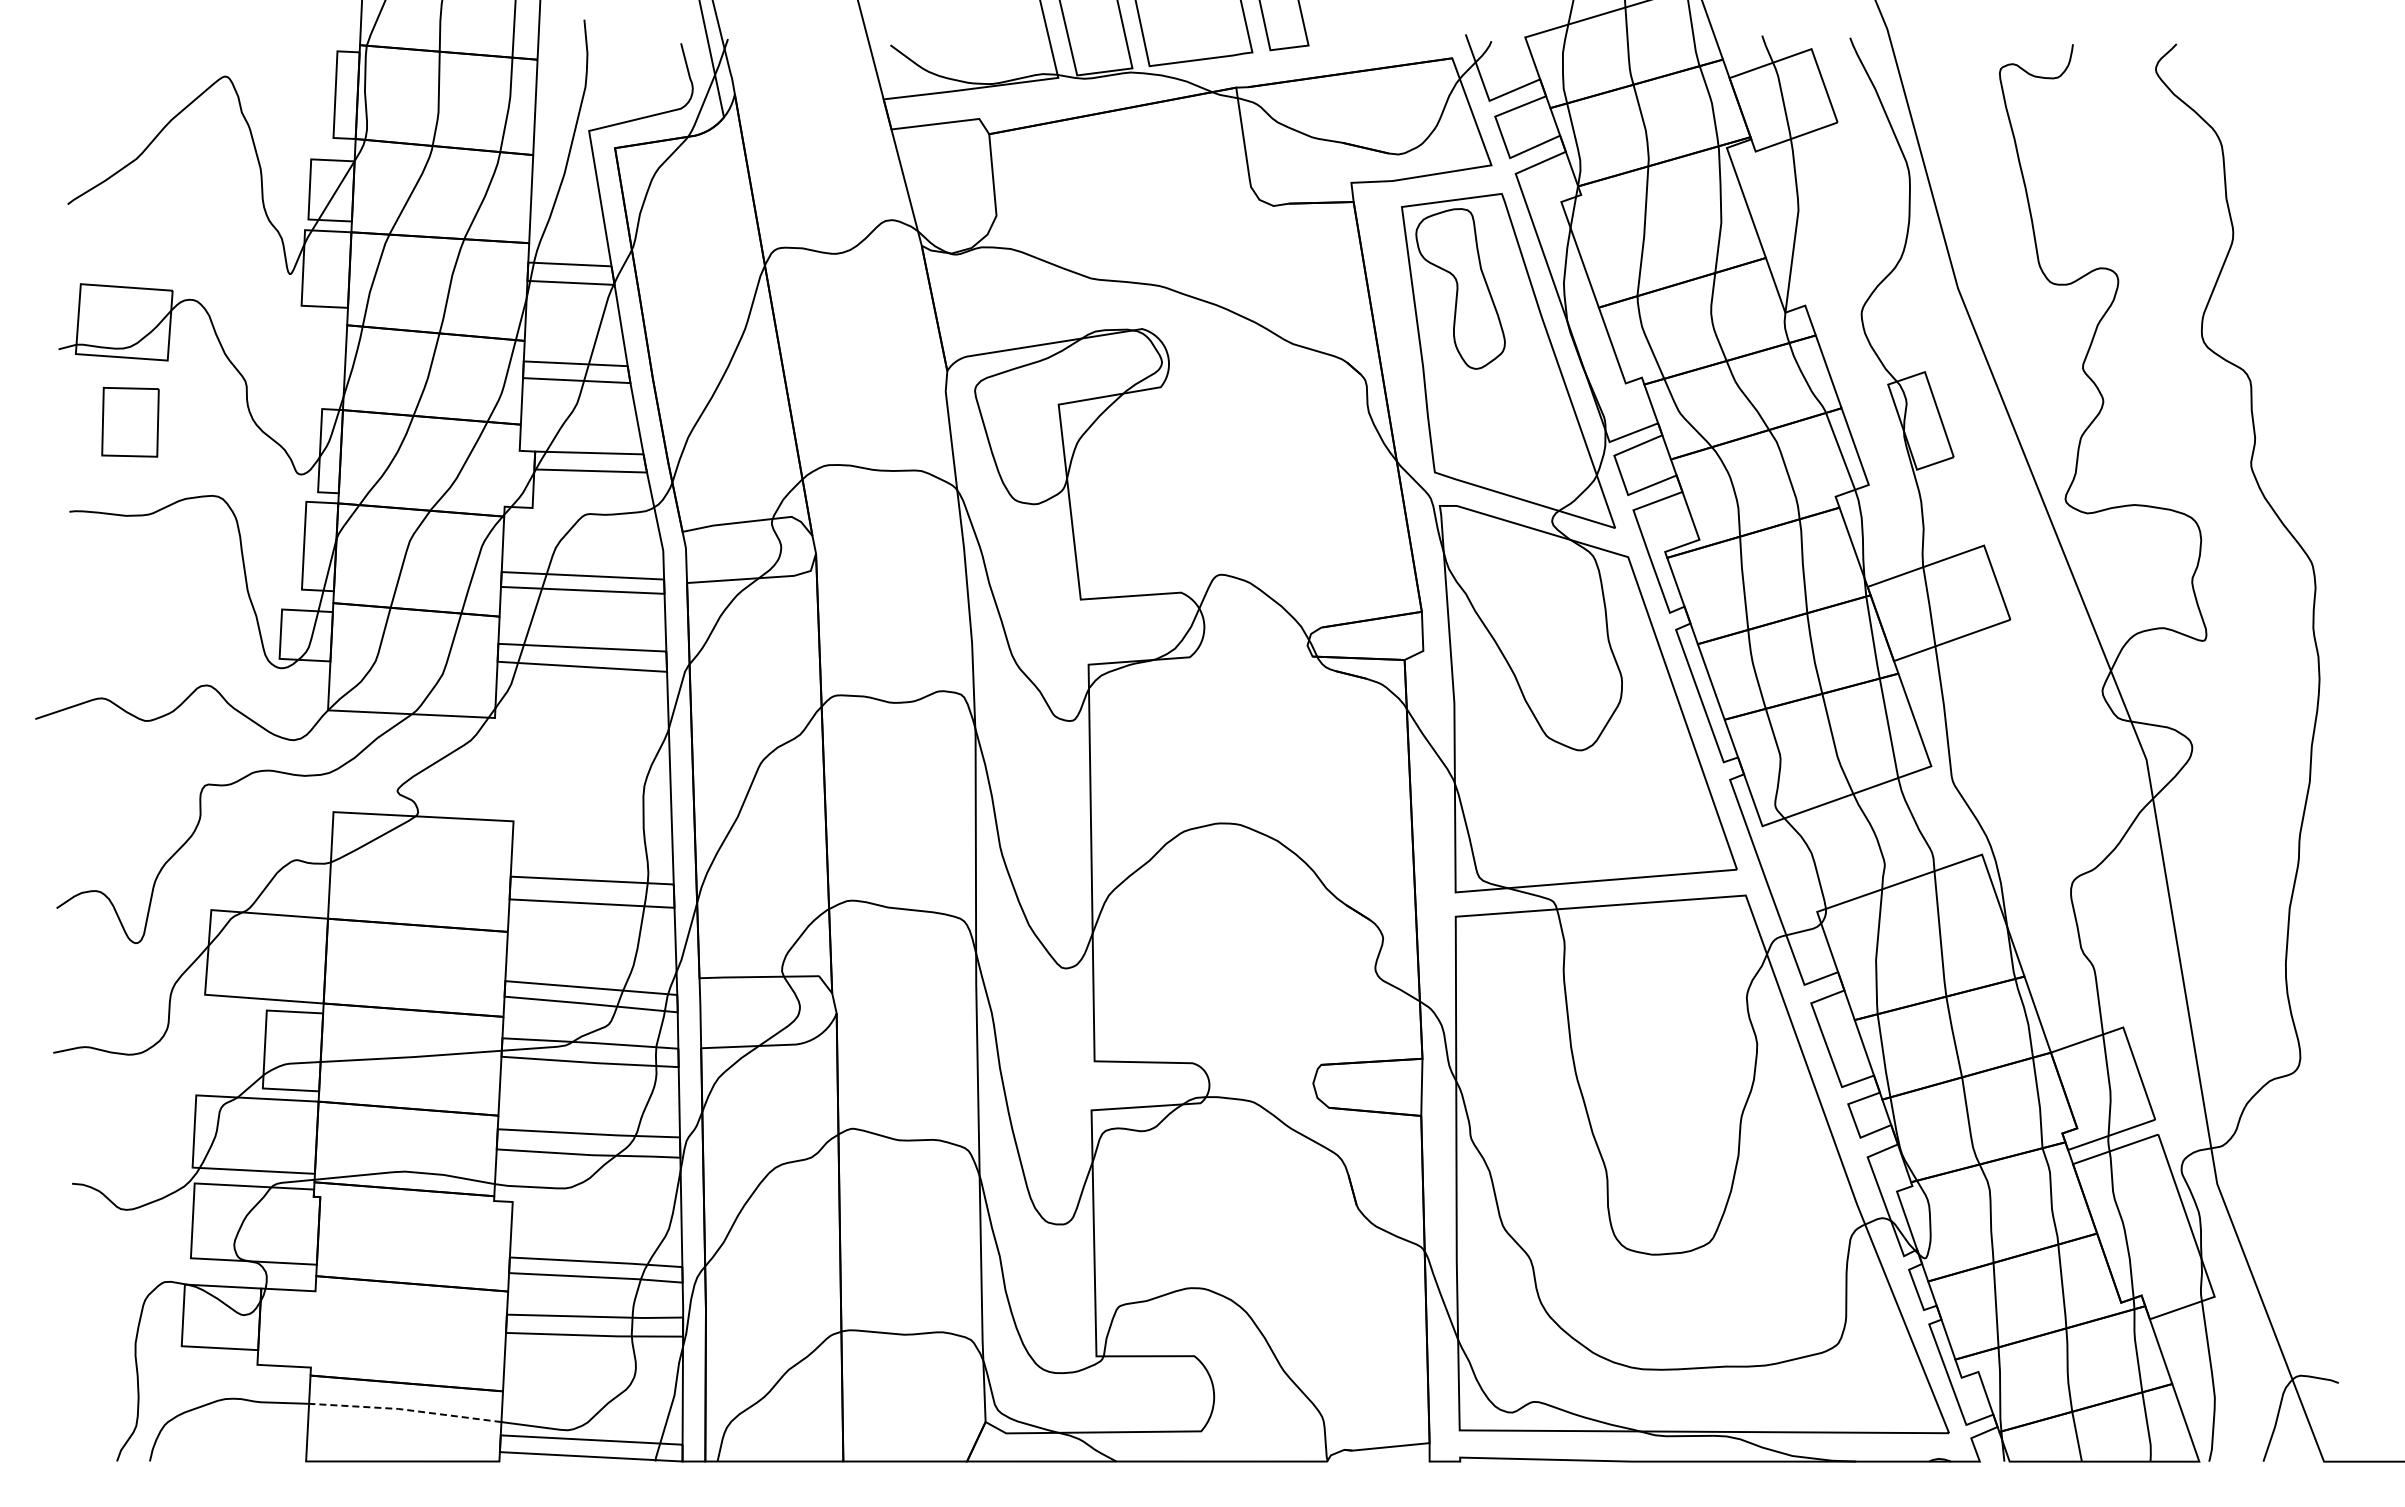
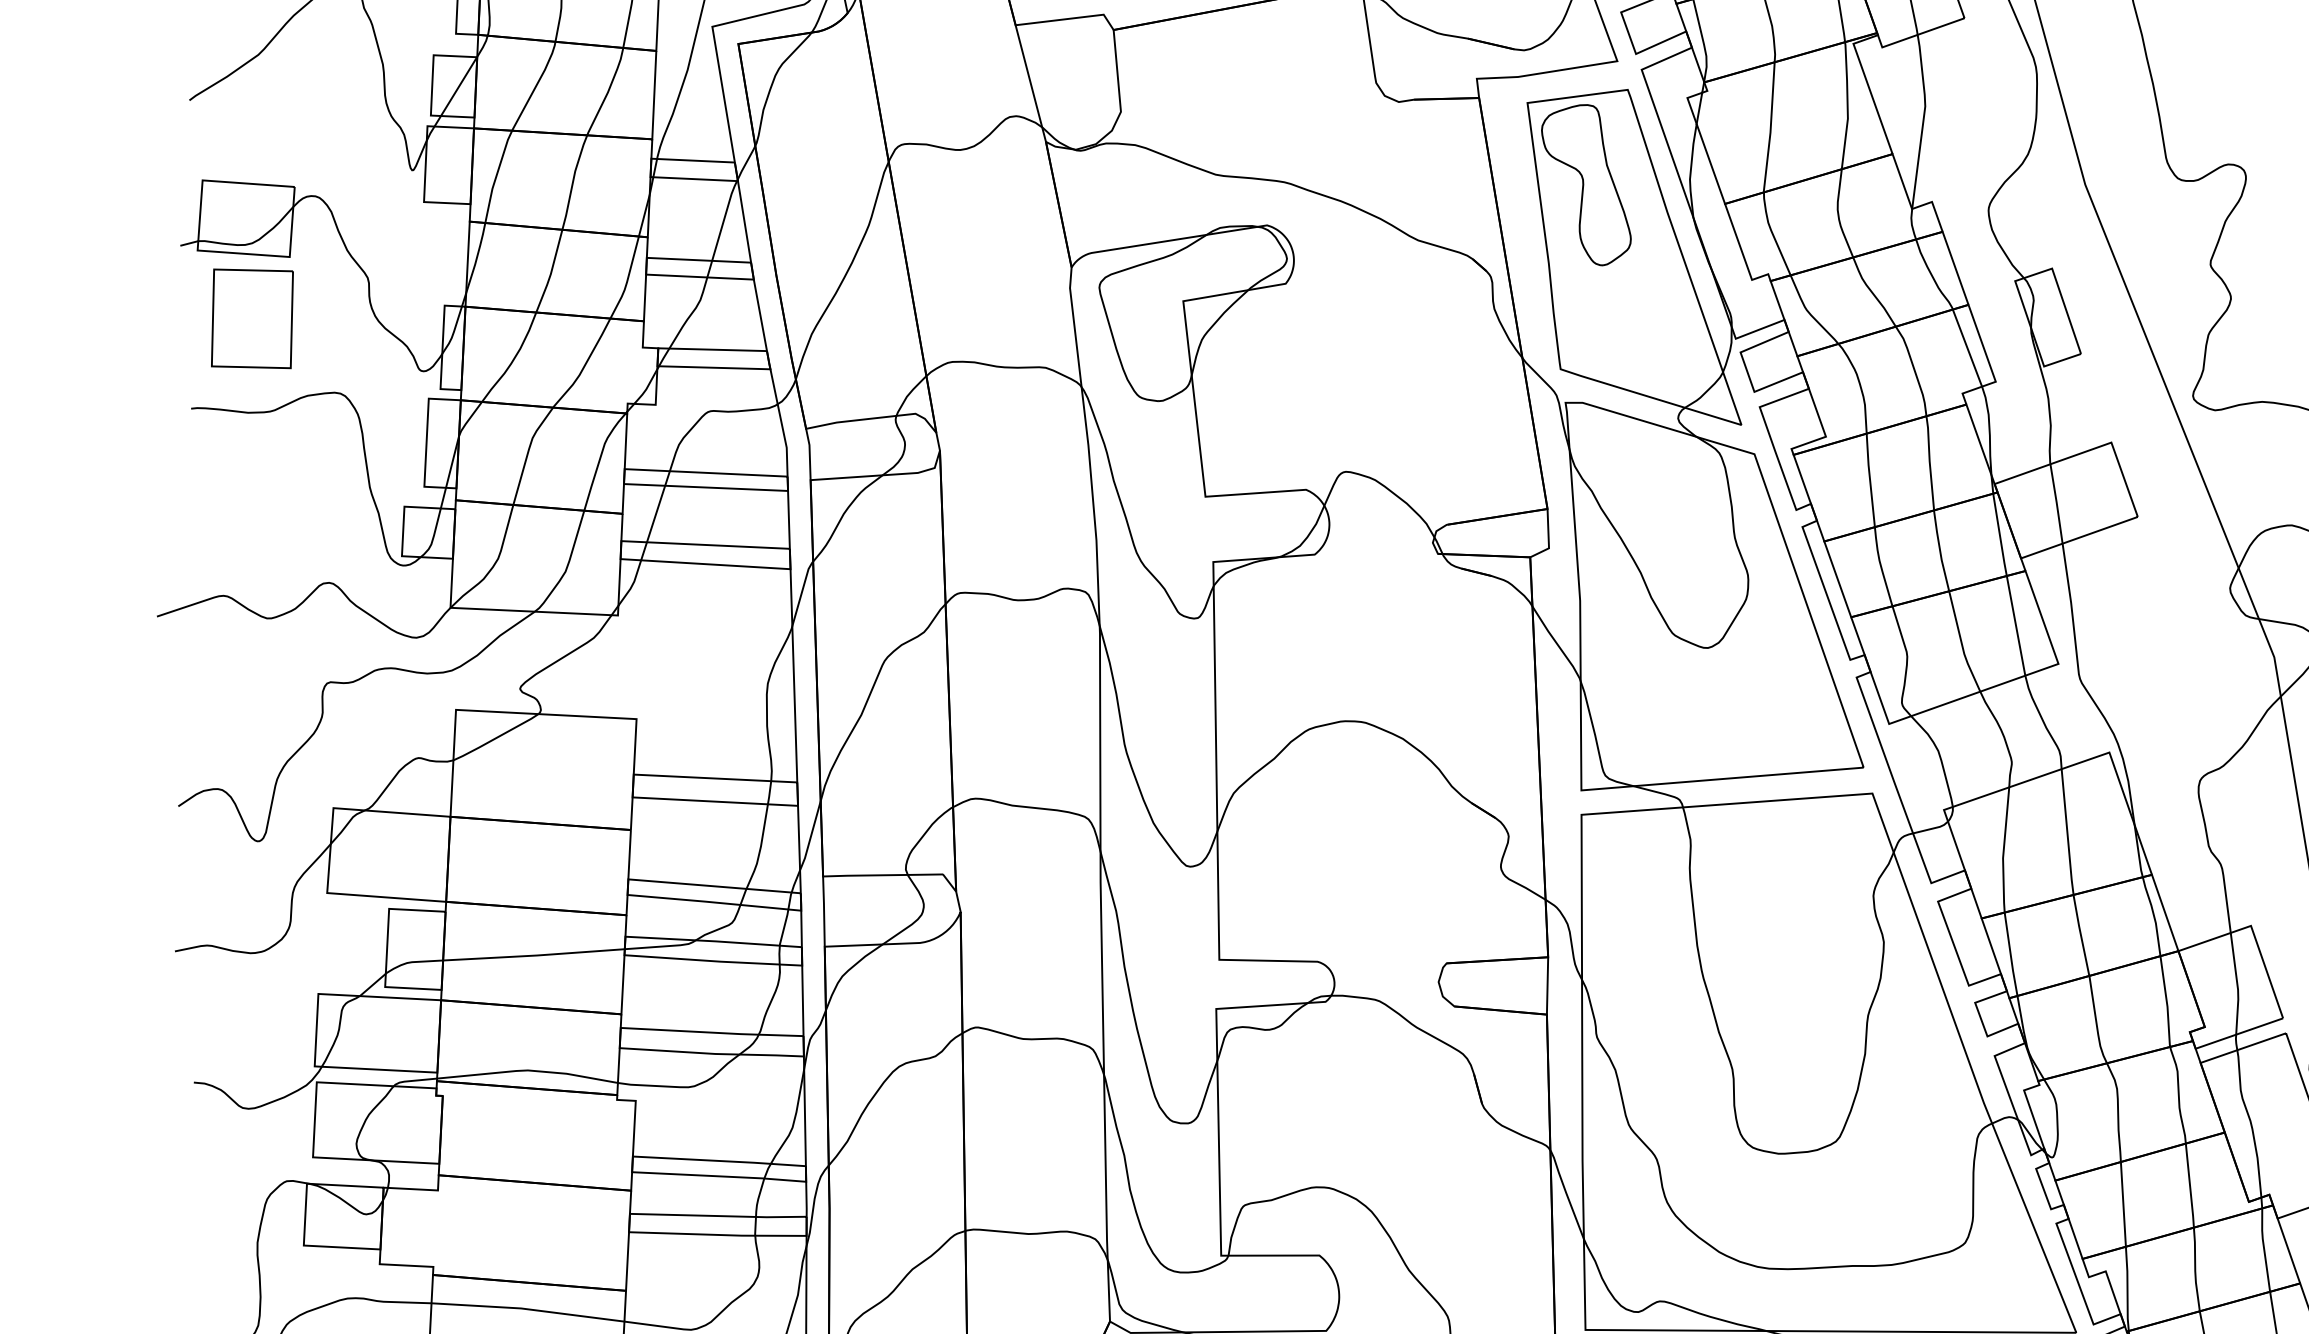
part: (130, 422) -> (252, 319), size x1.43
line: (404, 1409) -> (527, 1308), dashed -> solid

